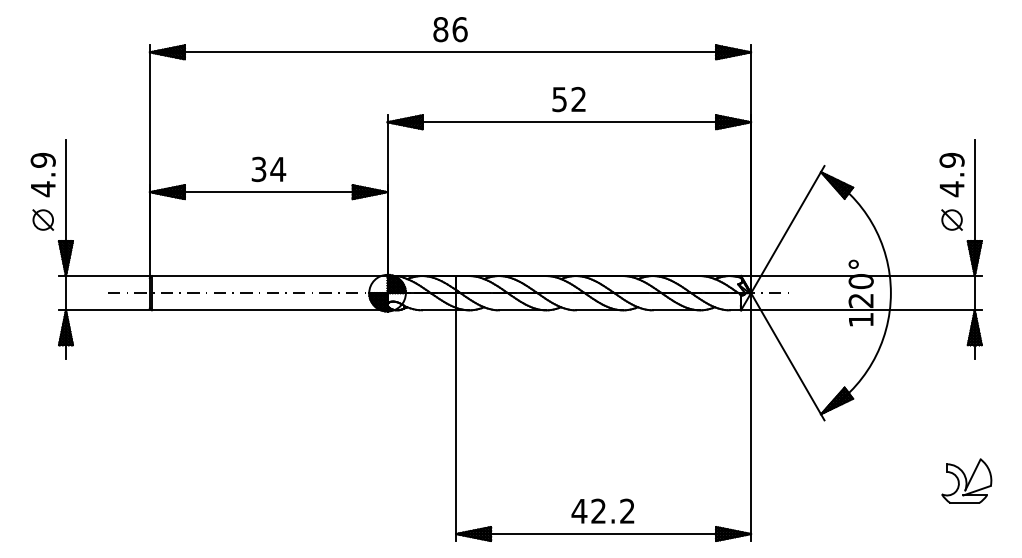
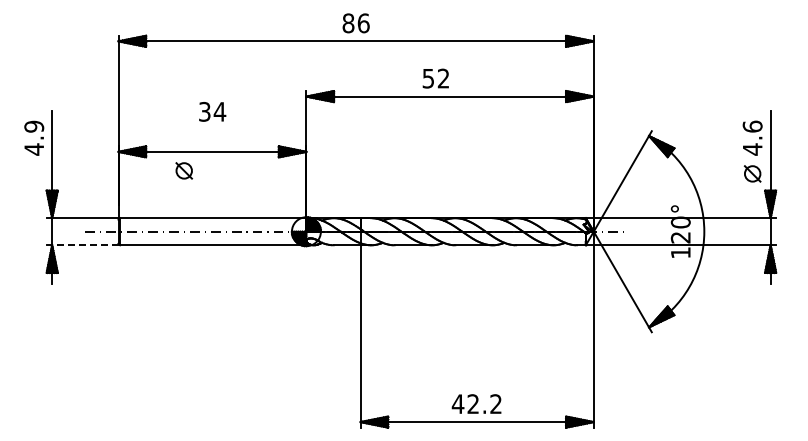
text: (568, 99) -> (435, 78), moved
text: (951, 160) -> (752, 126), 4.9 -> 4.6
text: (268, 168) -> (212, 111), moved
part: (43, 219) -> (184, 170), moved
line: (106, 310) -> (84, 245), solid -> dashed
part: (967, 481) -> (764, 380), removed

